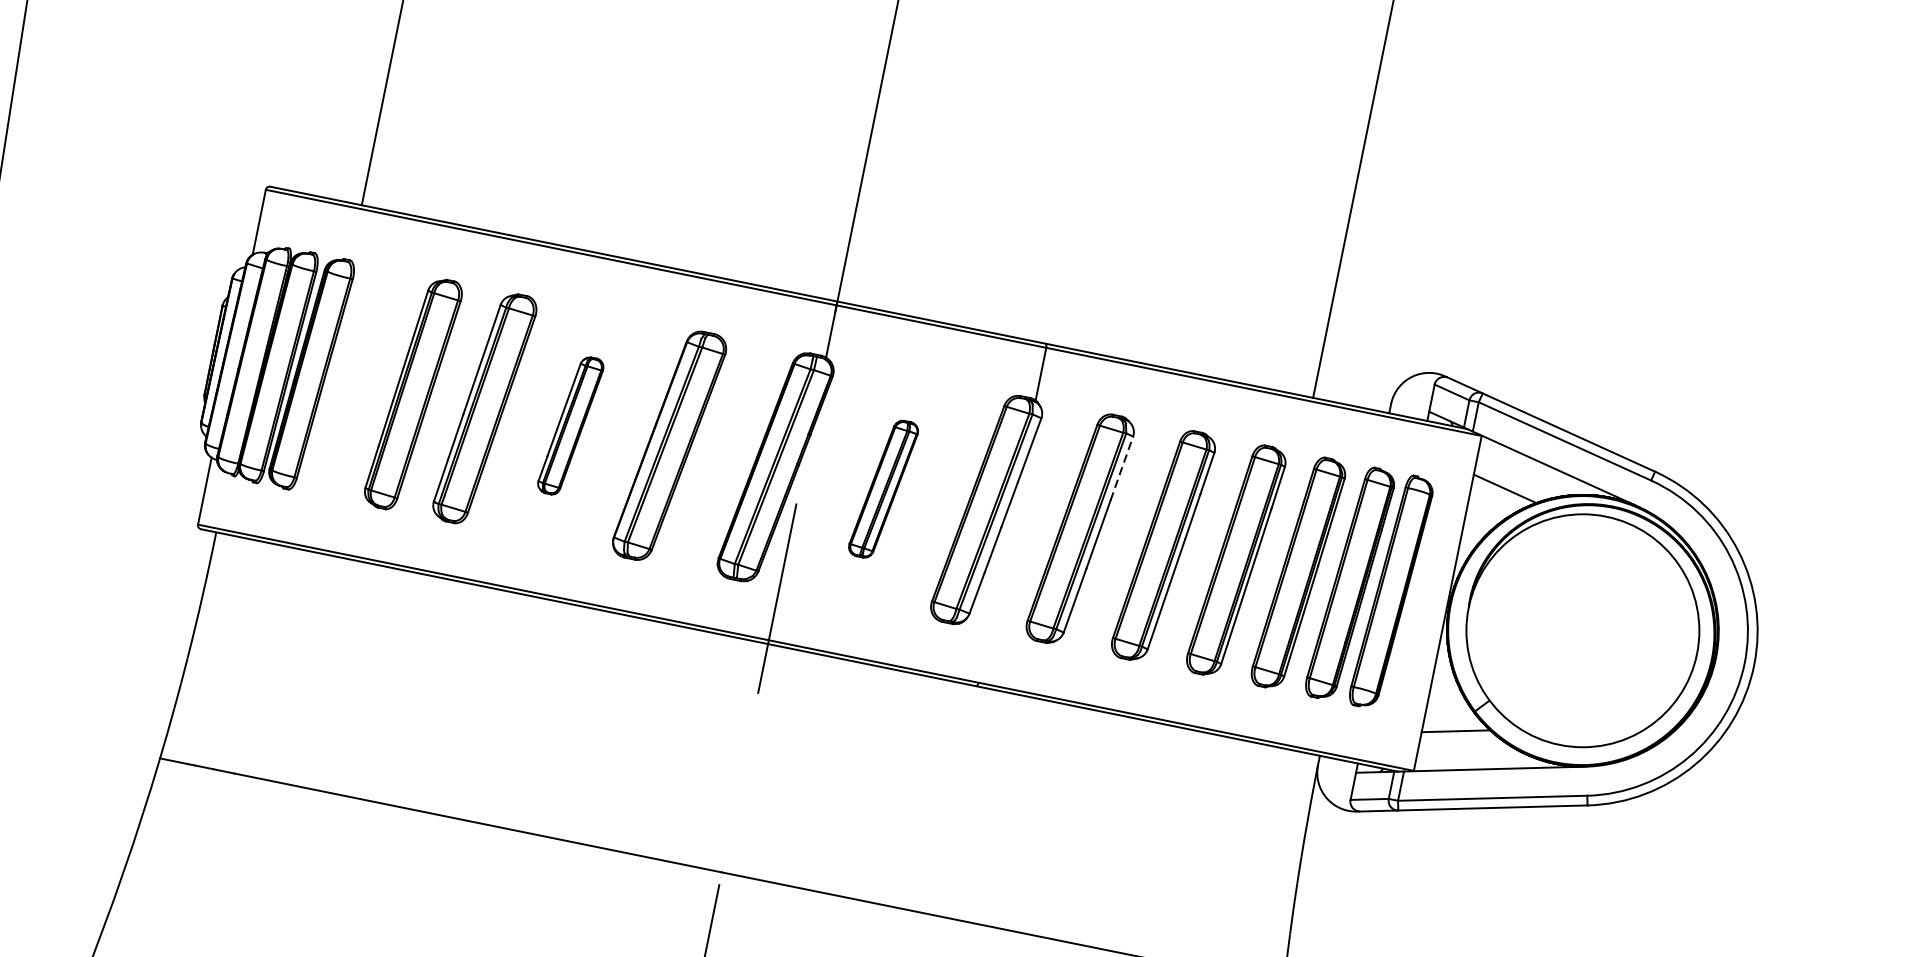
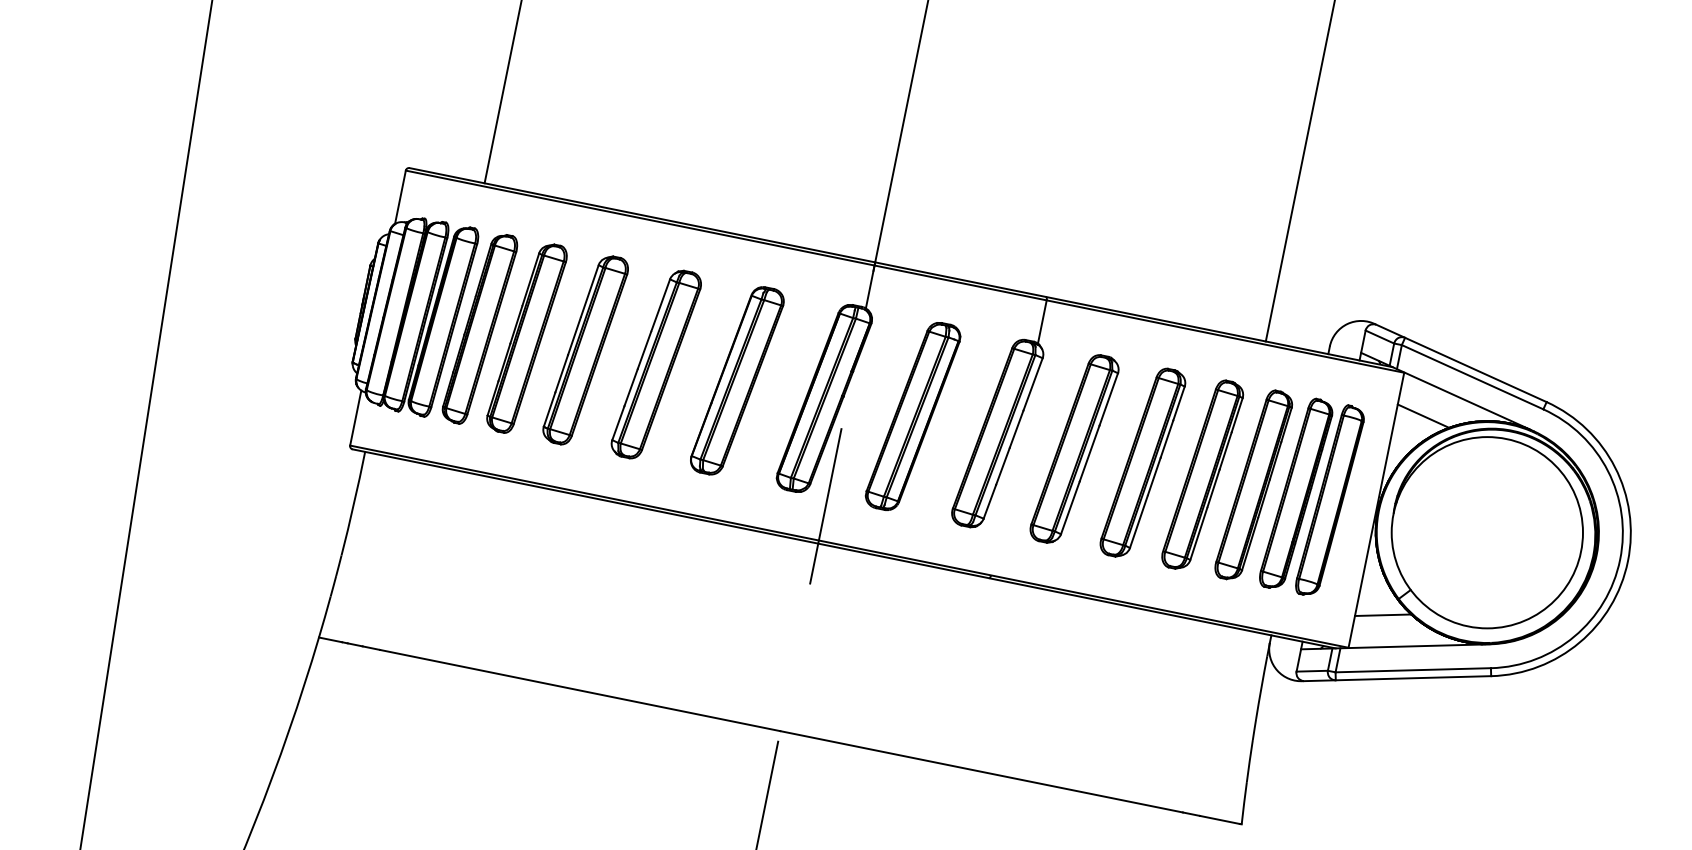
part: (355, 383) -> (479, 329), added
part: (569, 425) -> (655, 364), size x1.67
line: (1121, 468) -> (1108, 399), dashed -> solid
part: (882, 489) -> (912, 416), size x1.67

